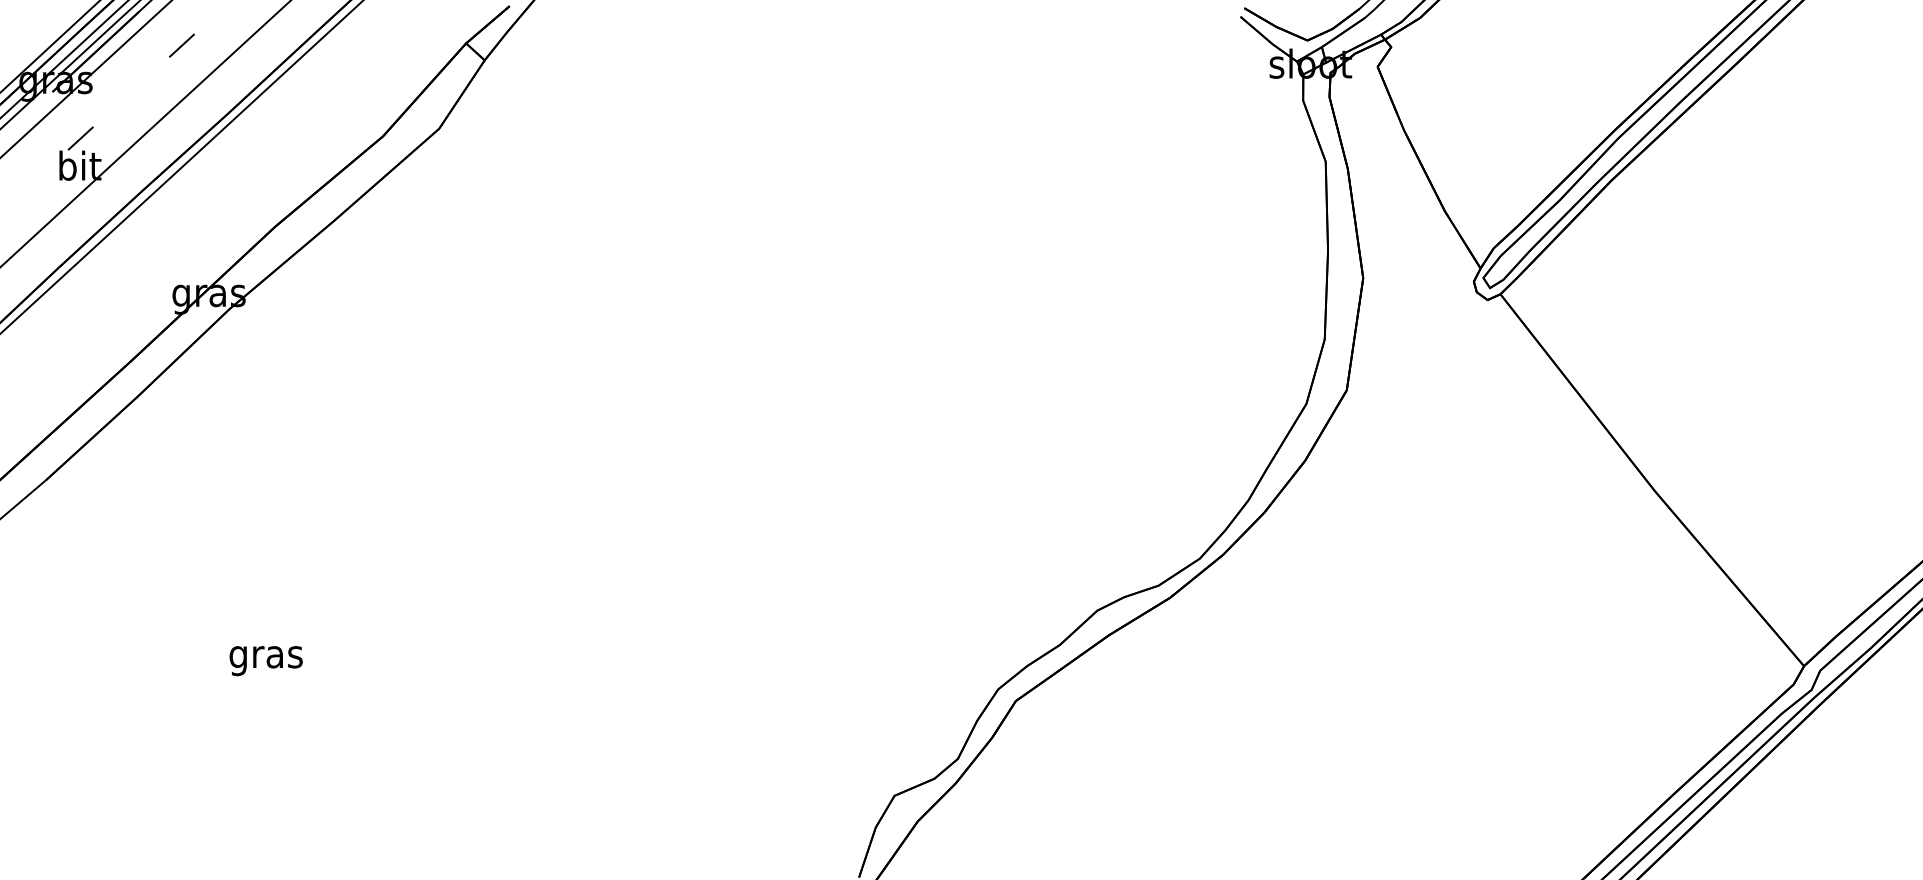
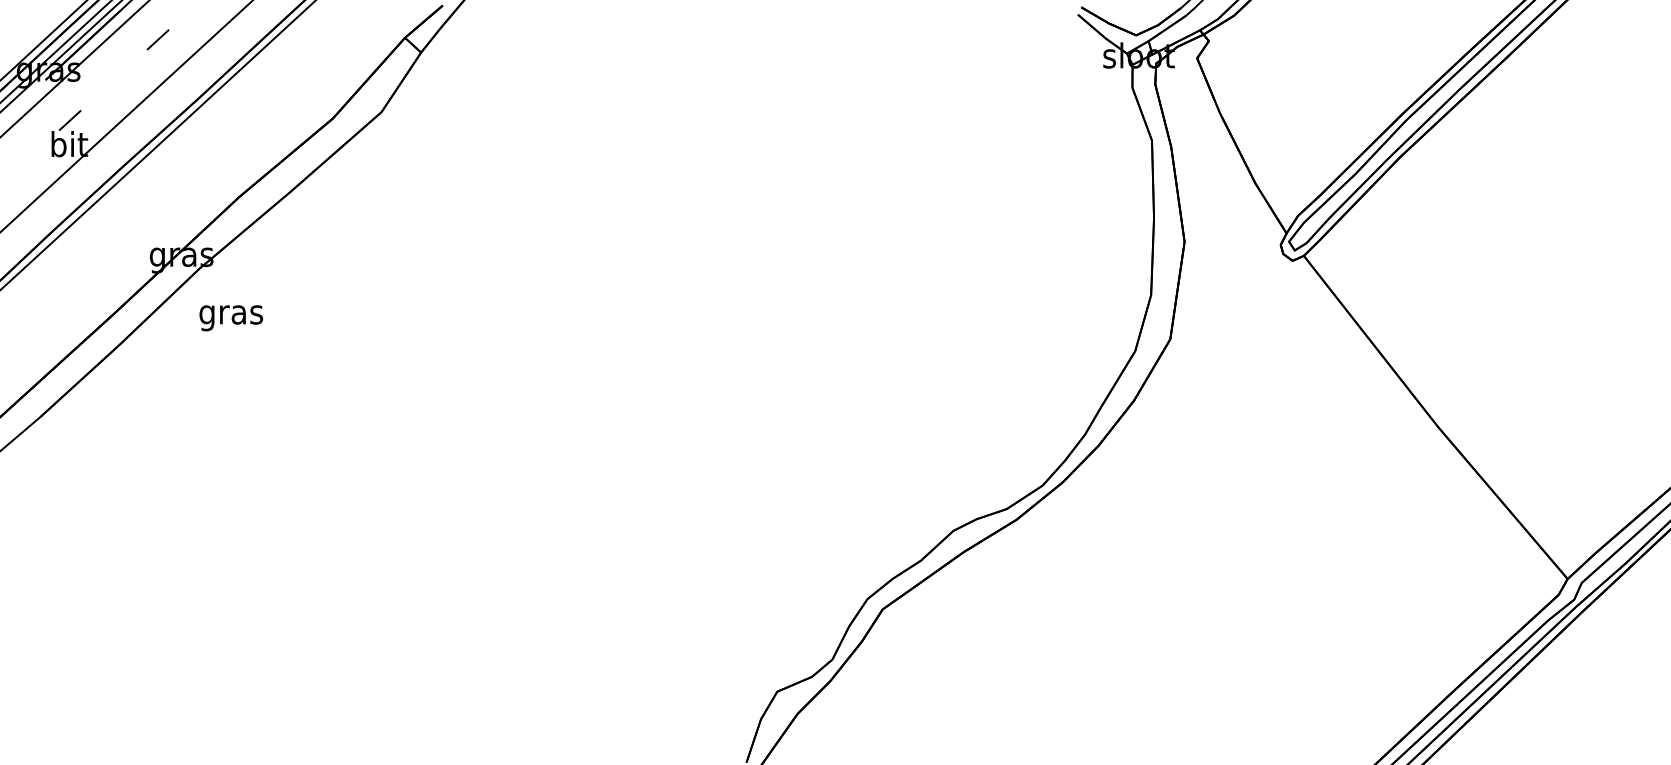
text: (265, 661) -> (230, 318), moved

